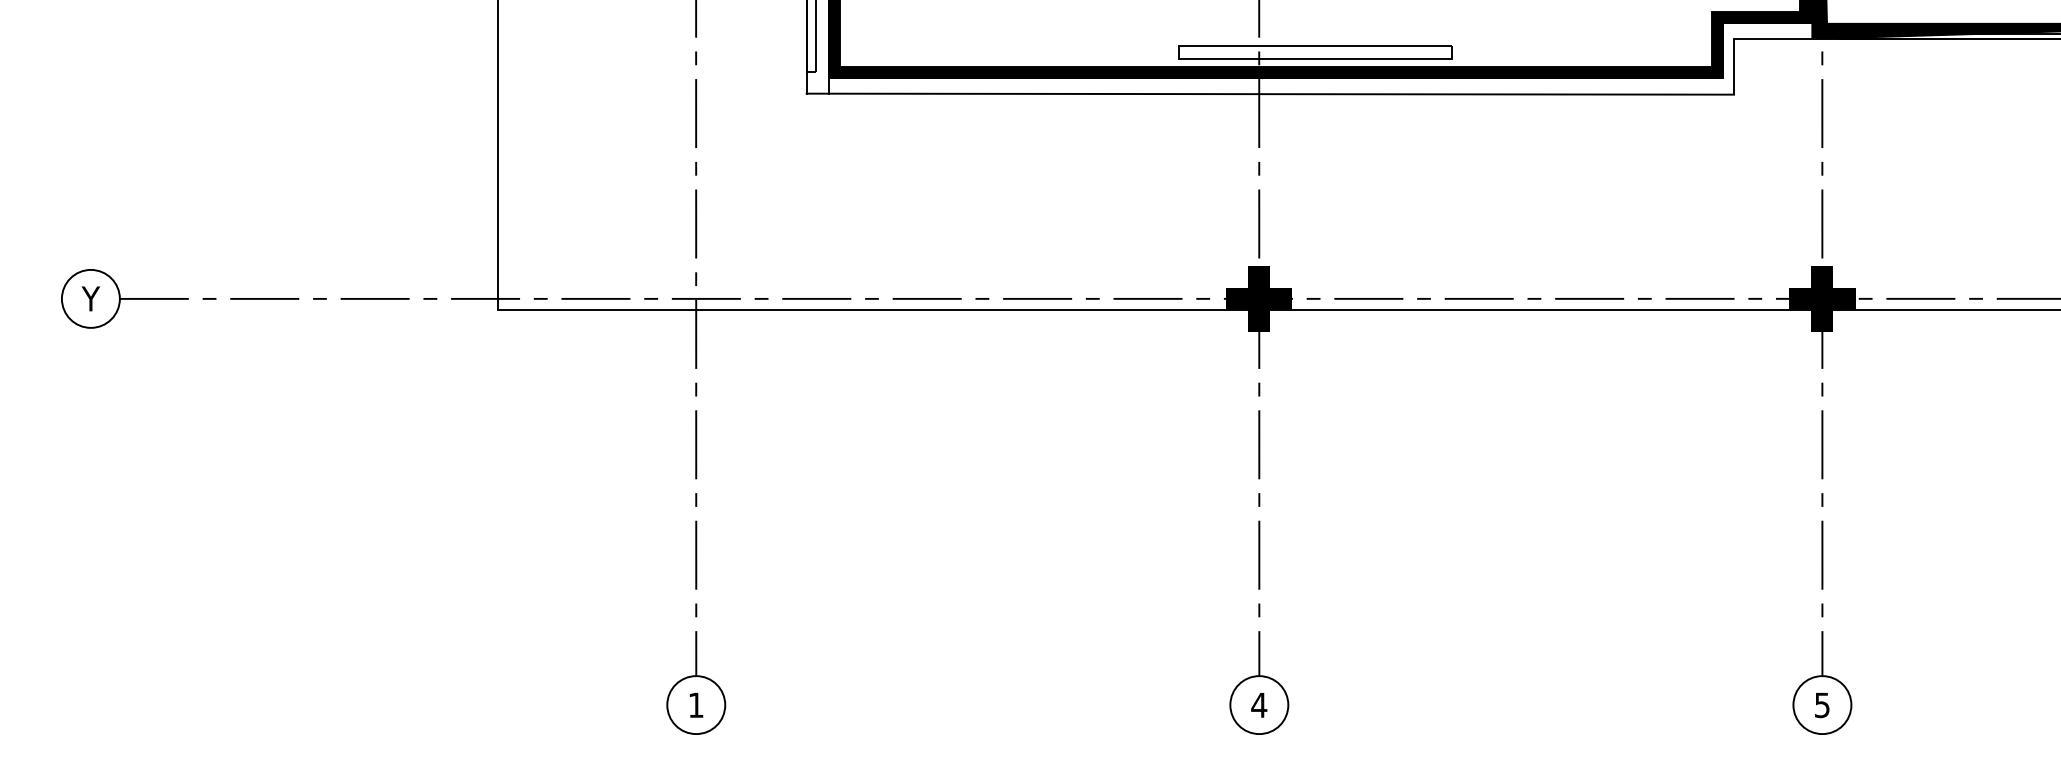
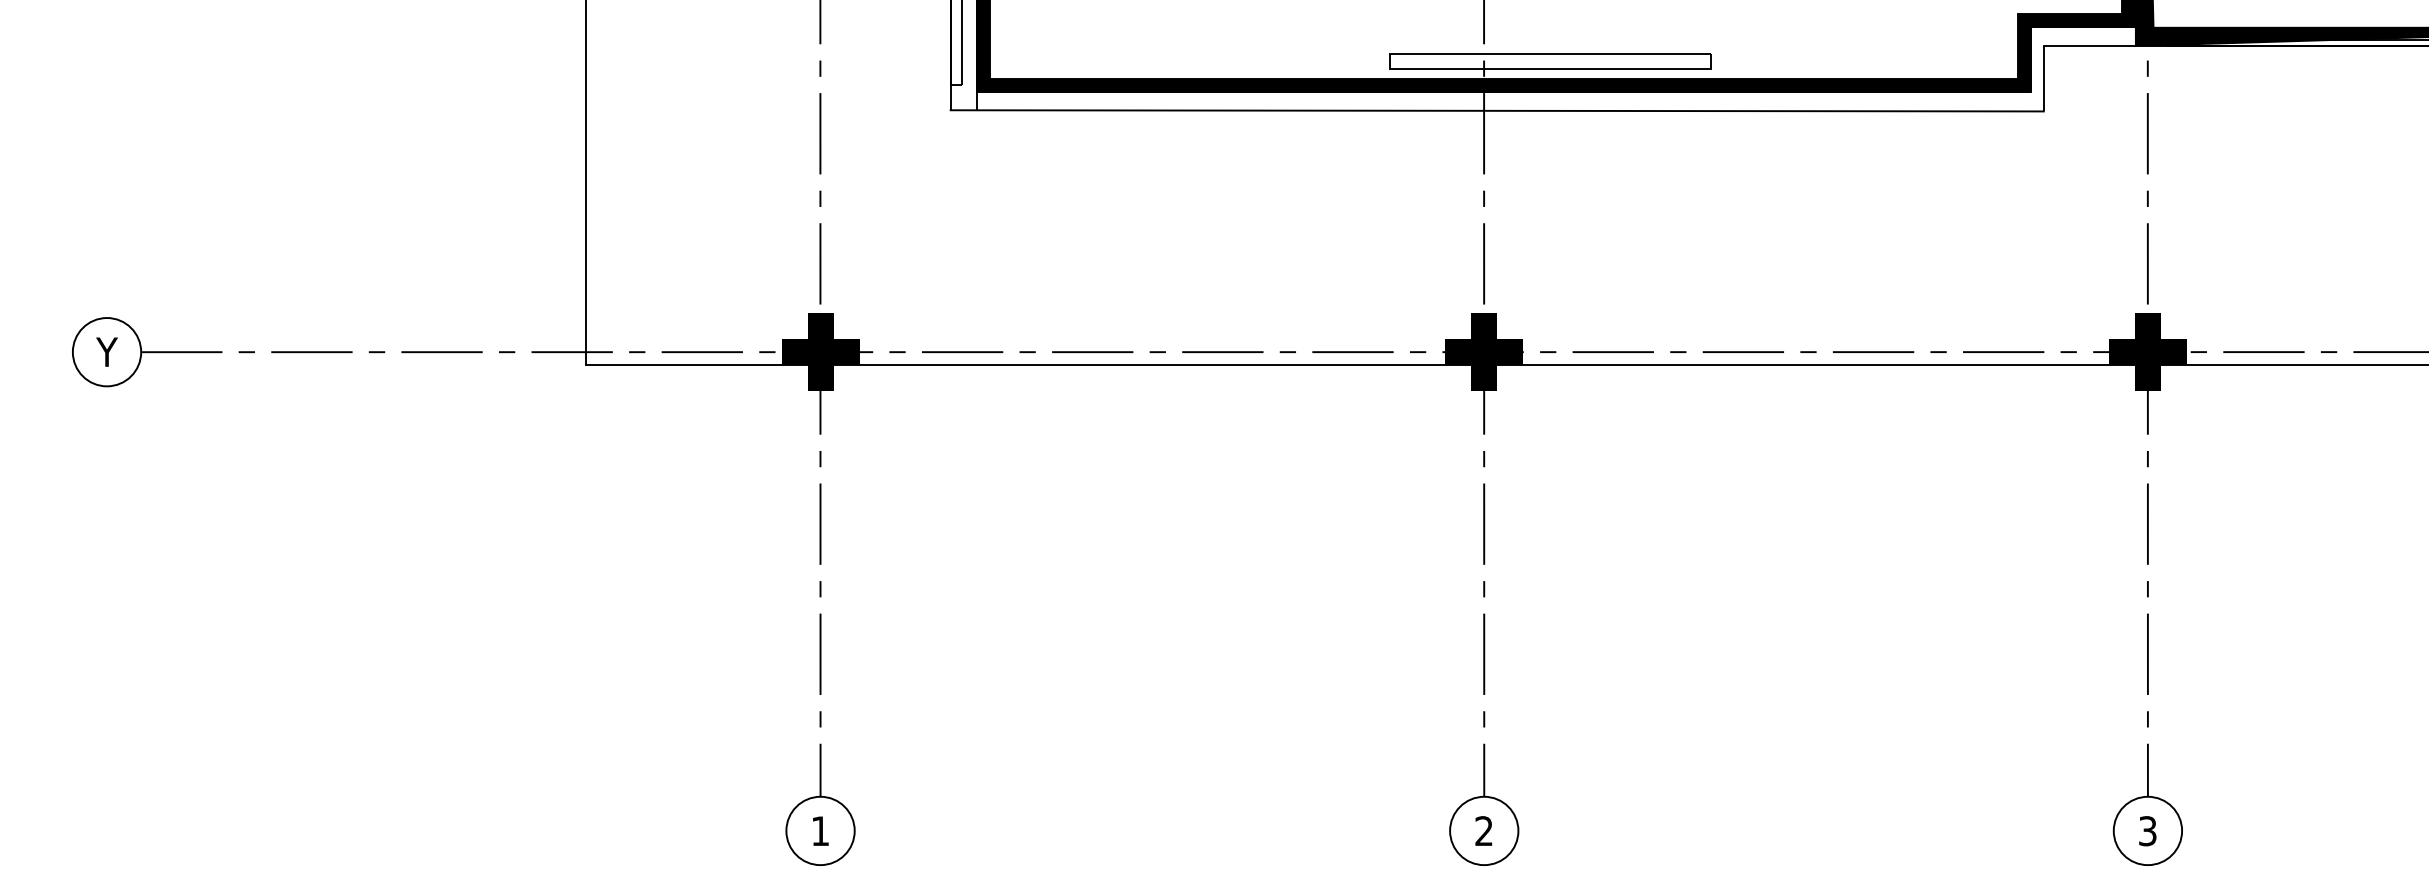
fill: (696, 299) -> (820, 352), added
text: (1258, 704) -> (1483, 830), 4 -> 2
text: (1822, 704) -> (2147, 830), 5 -> 3

